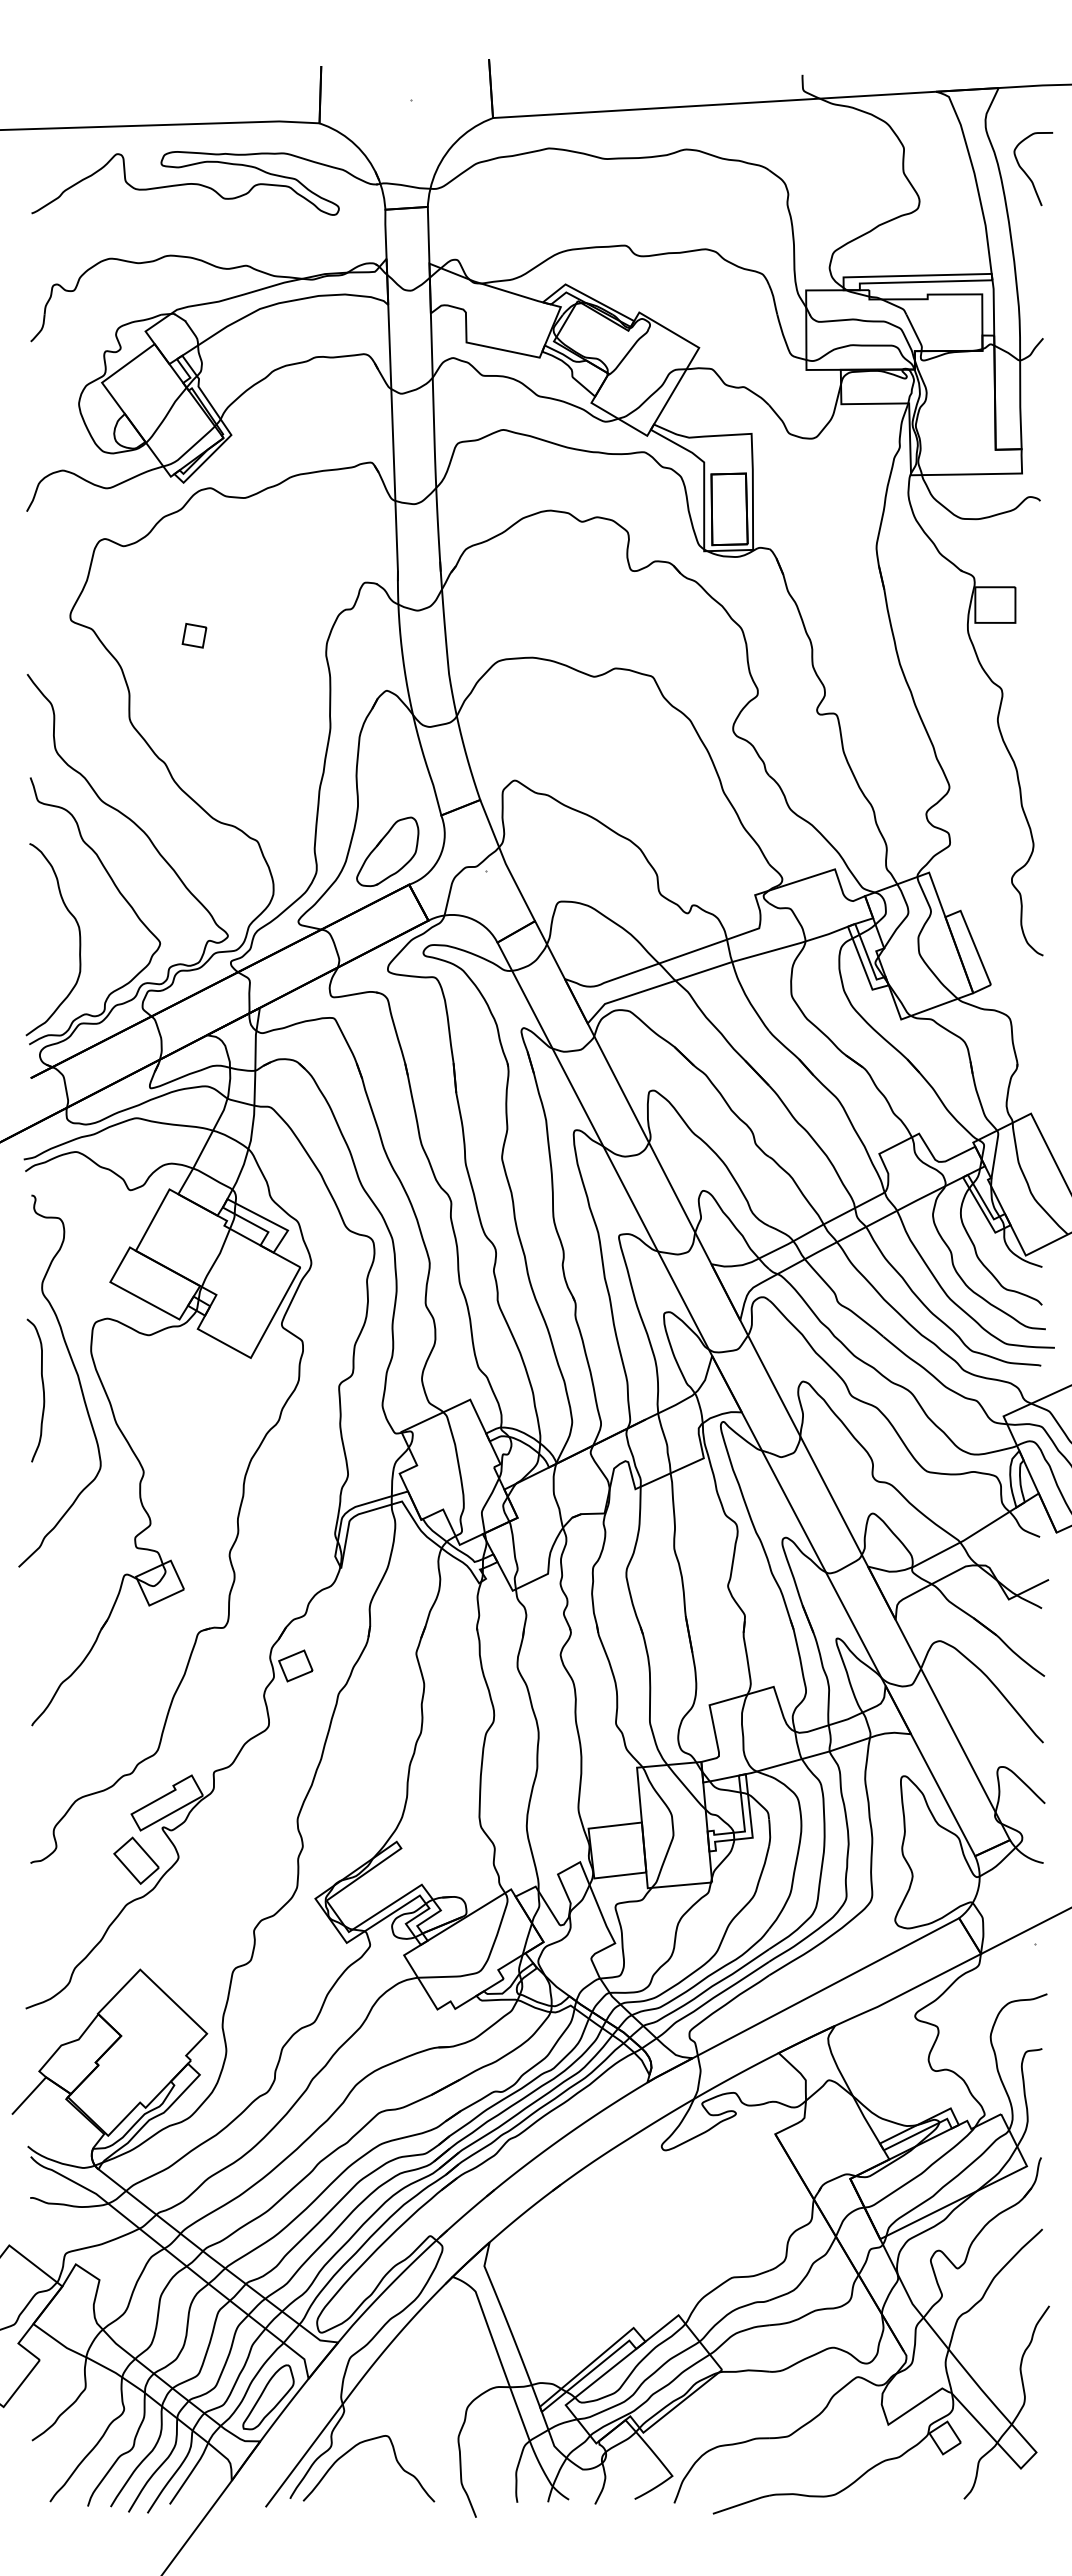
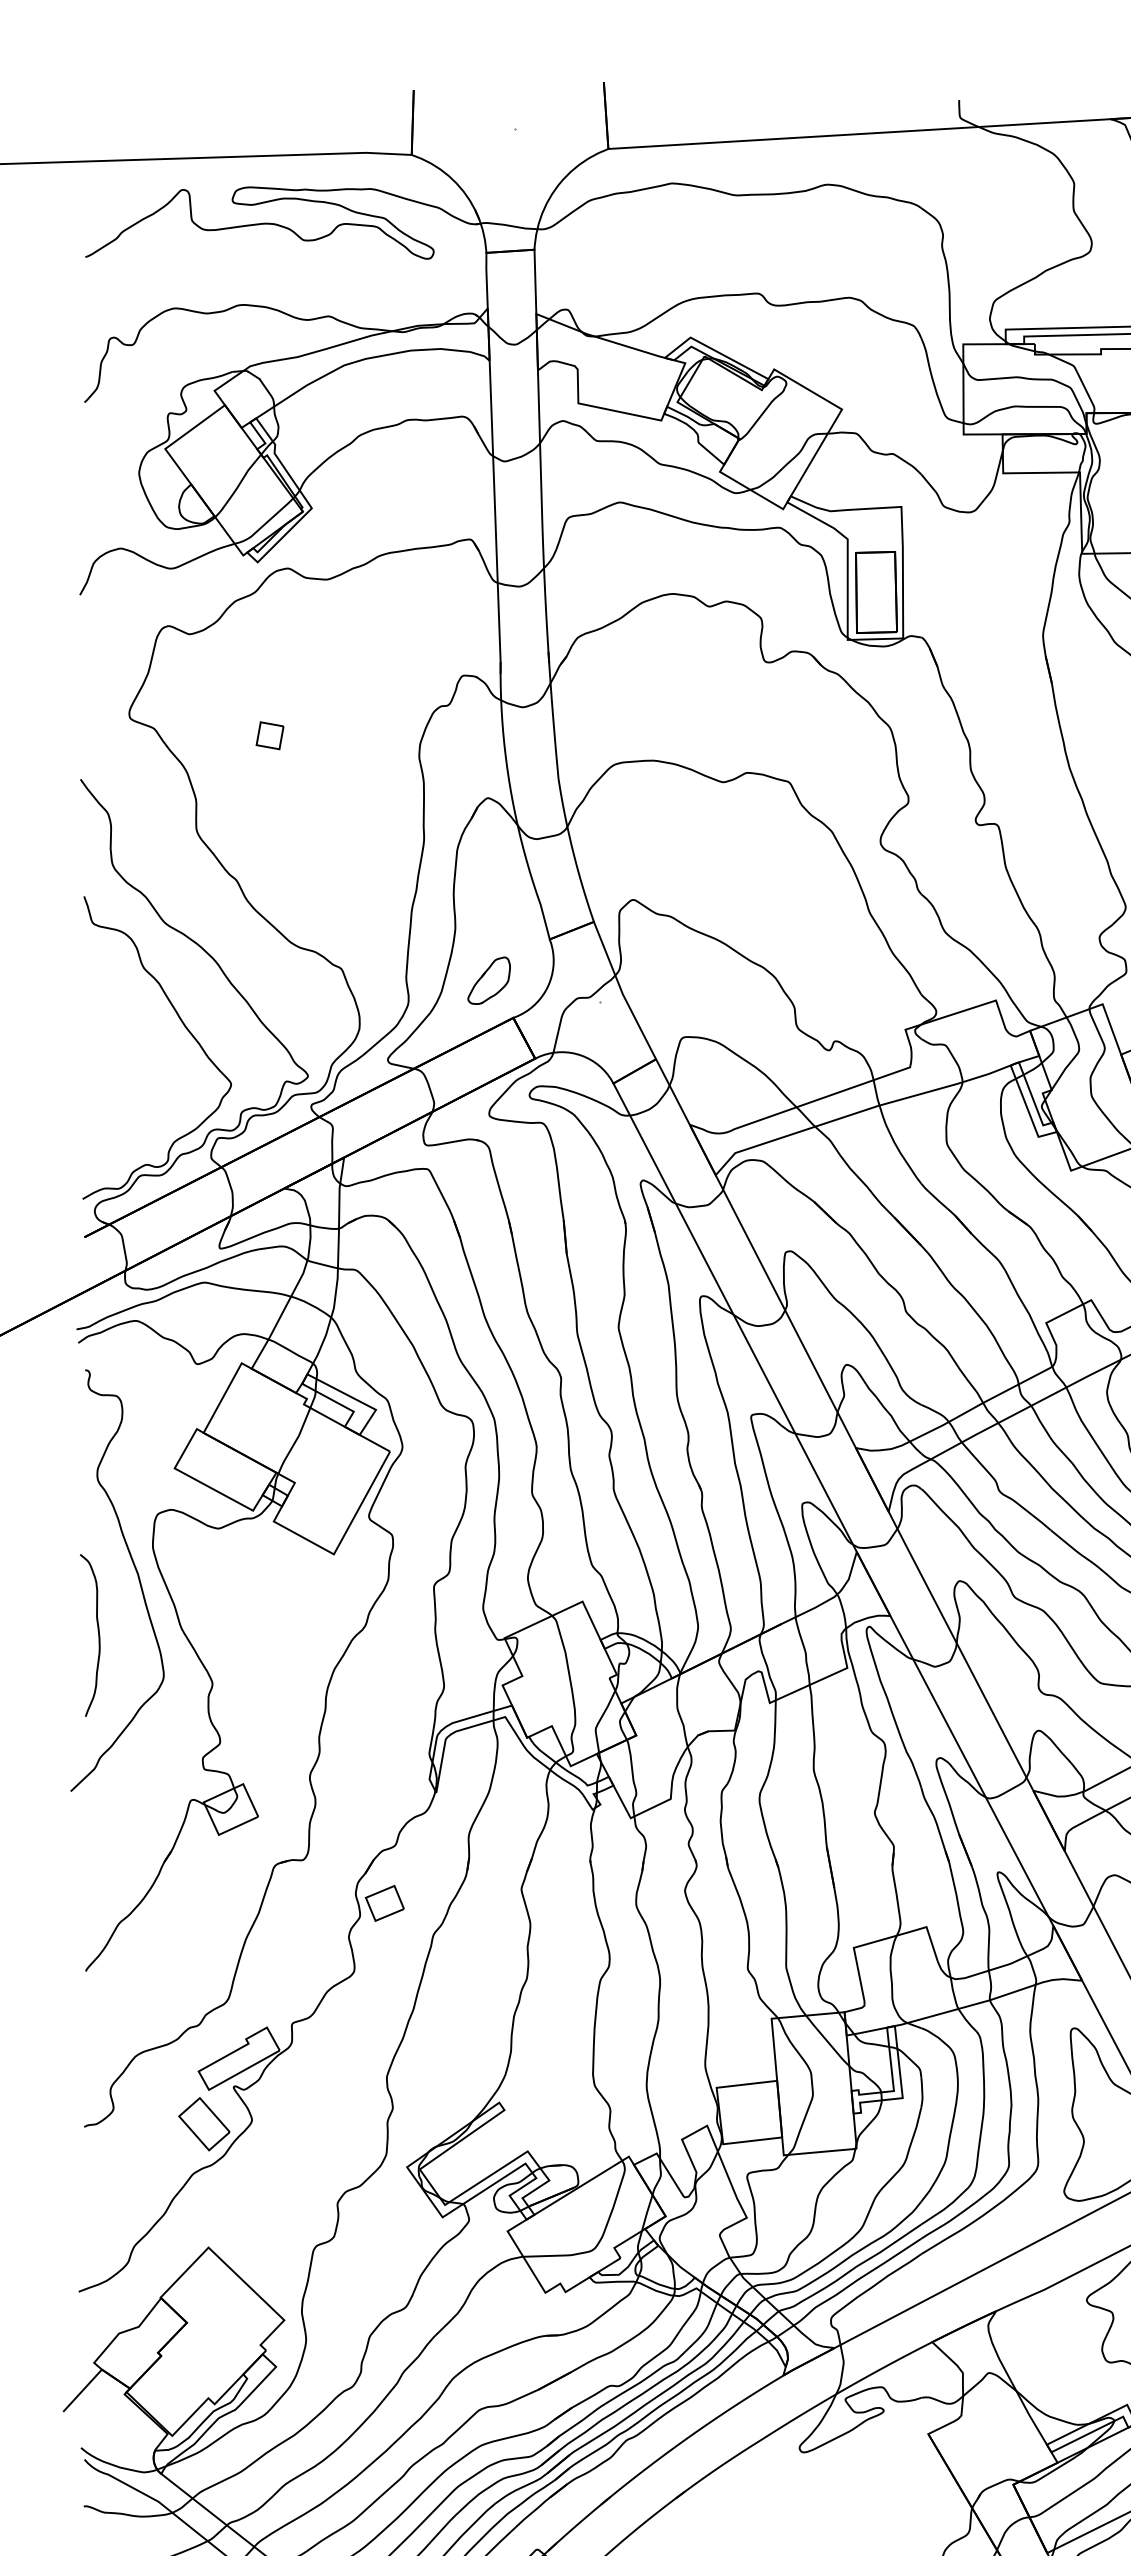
part: (387, 851) -> (488, 980), size x0.6
curve: (79, 939) -> (139, 1080), removed
curve: (42, 1390) -> (97, 1635), moved

